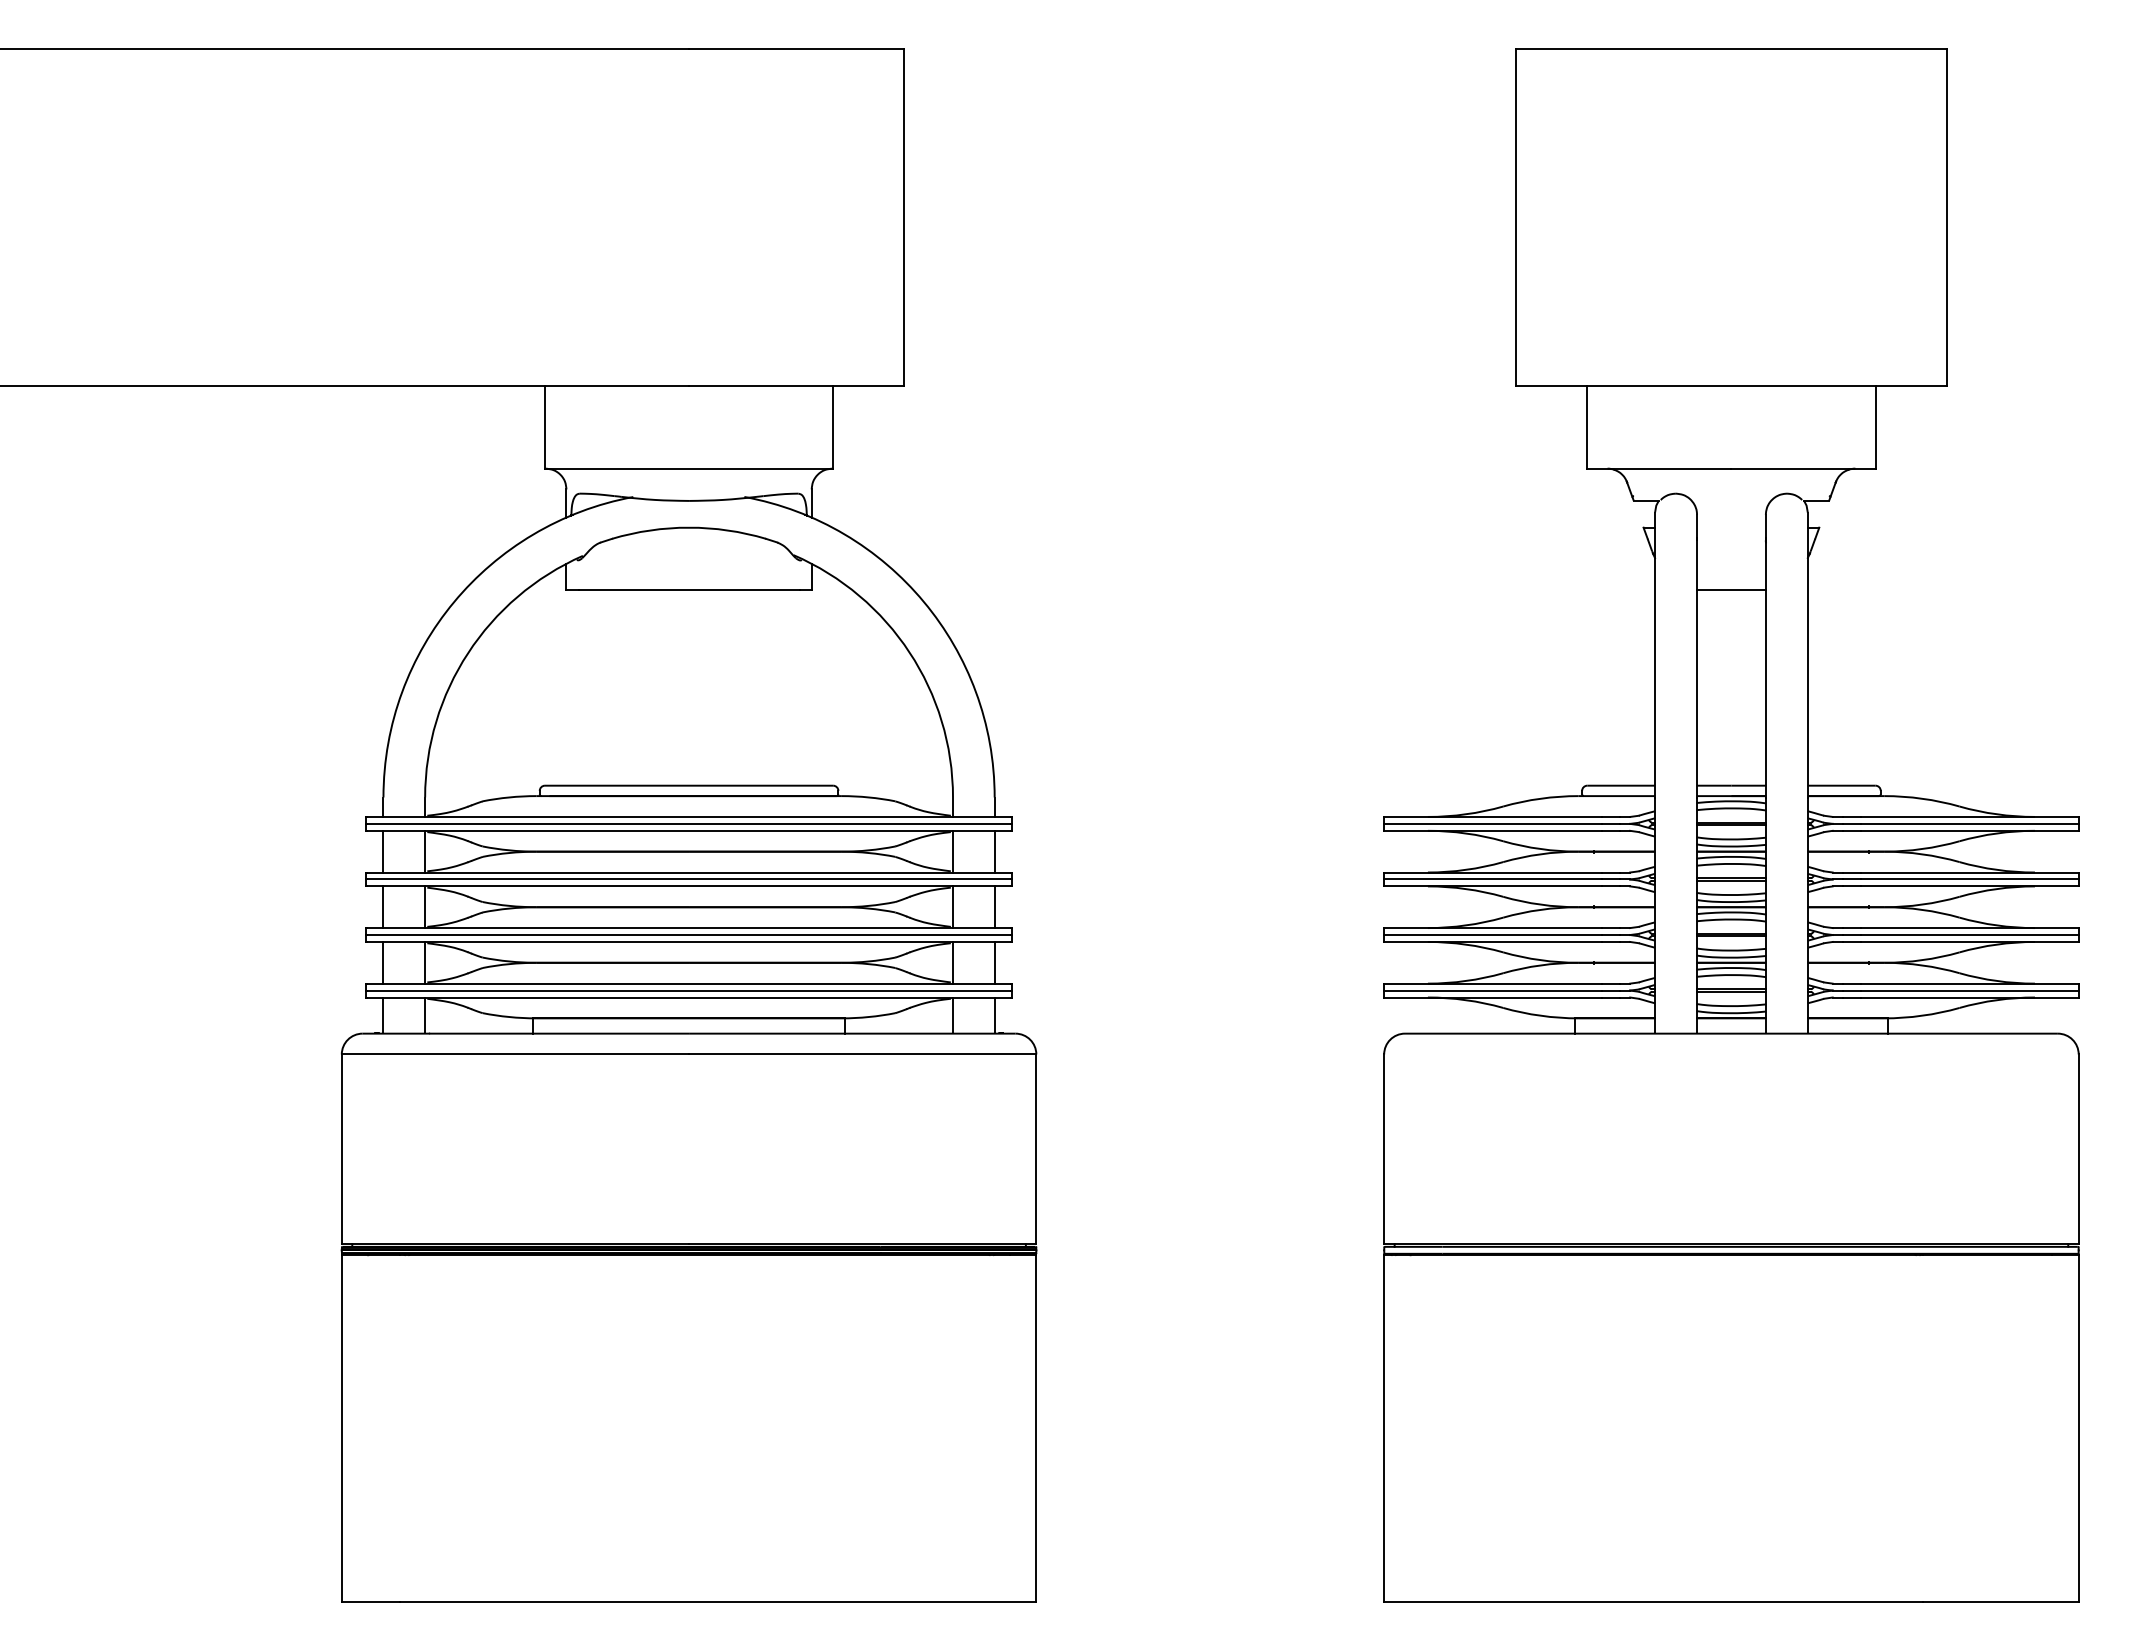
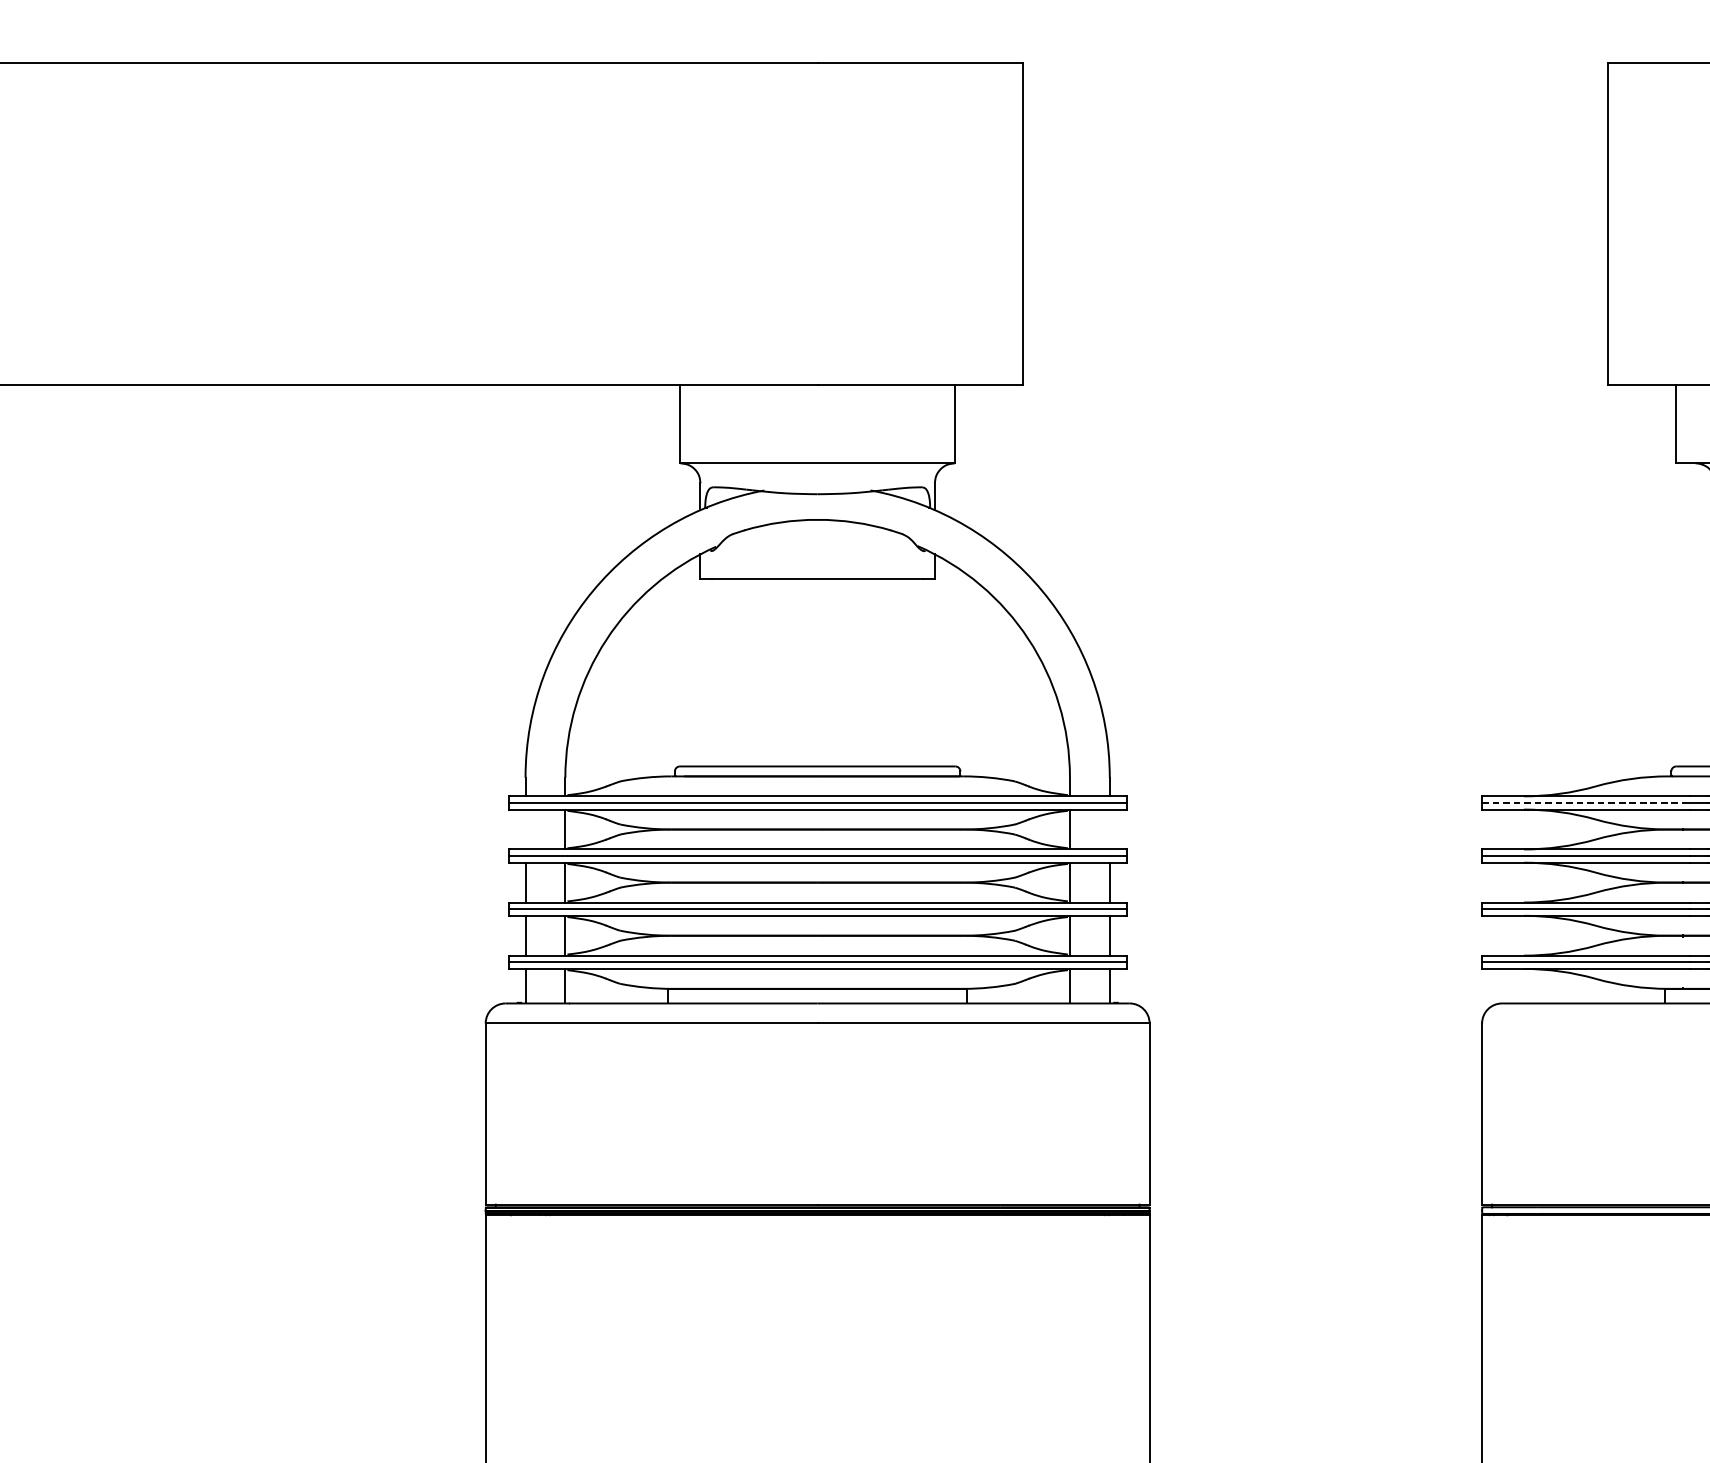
line: (1493, 823) -> (1586, 802), solid -> dashed
line: (383, 851) -> (525, 829), removed
line: (994, 851) -> (1109, 829), removed

